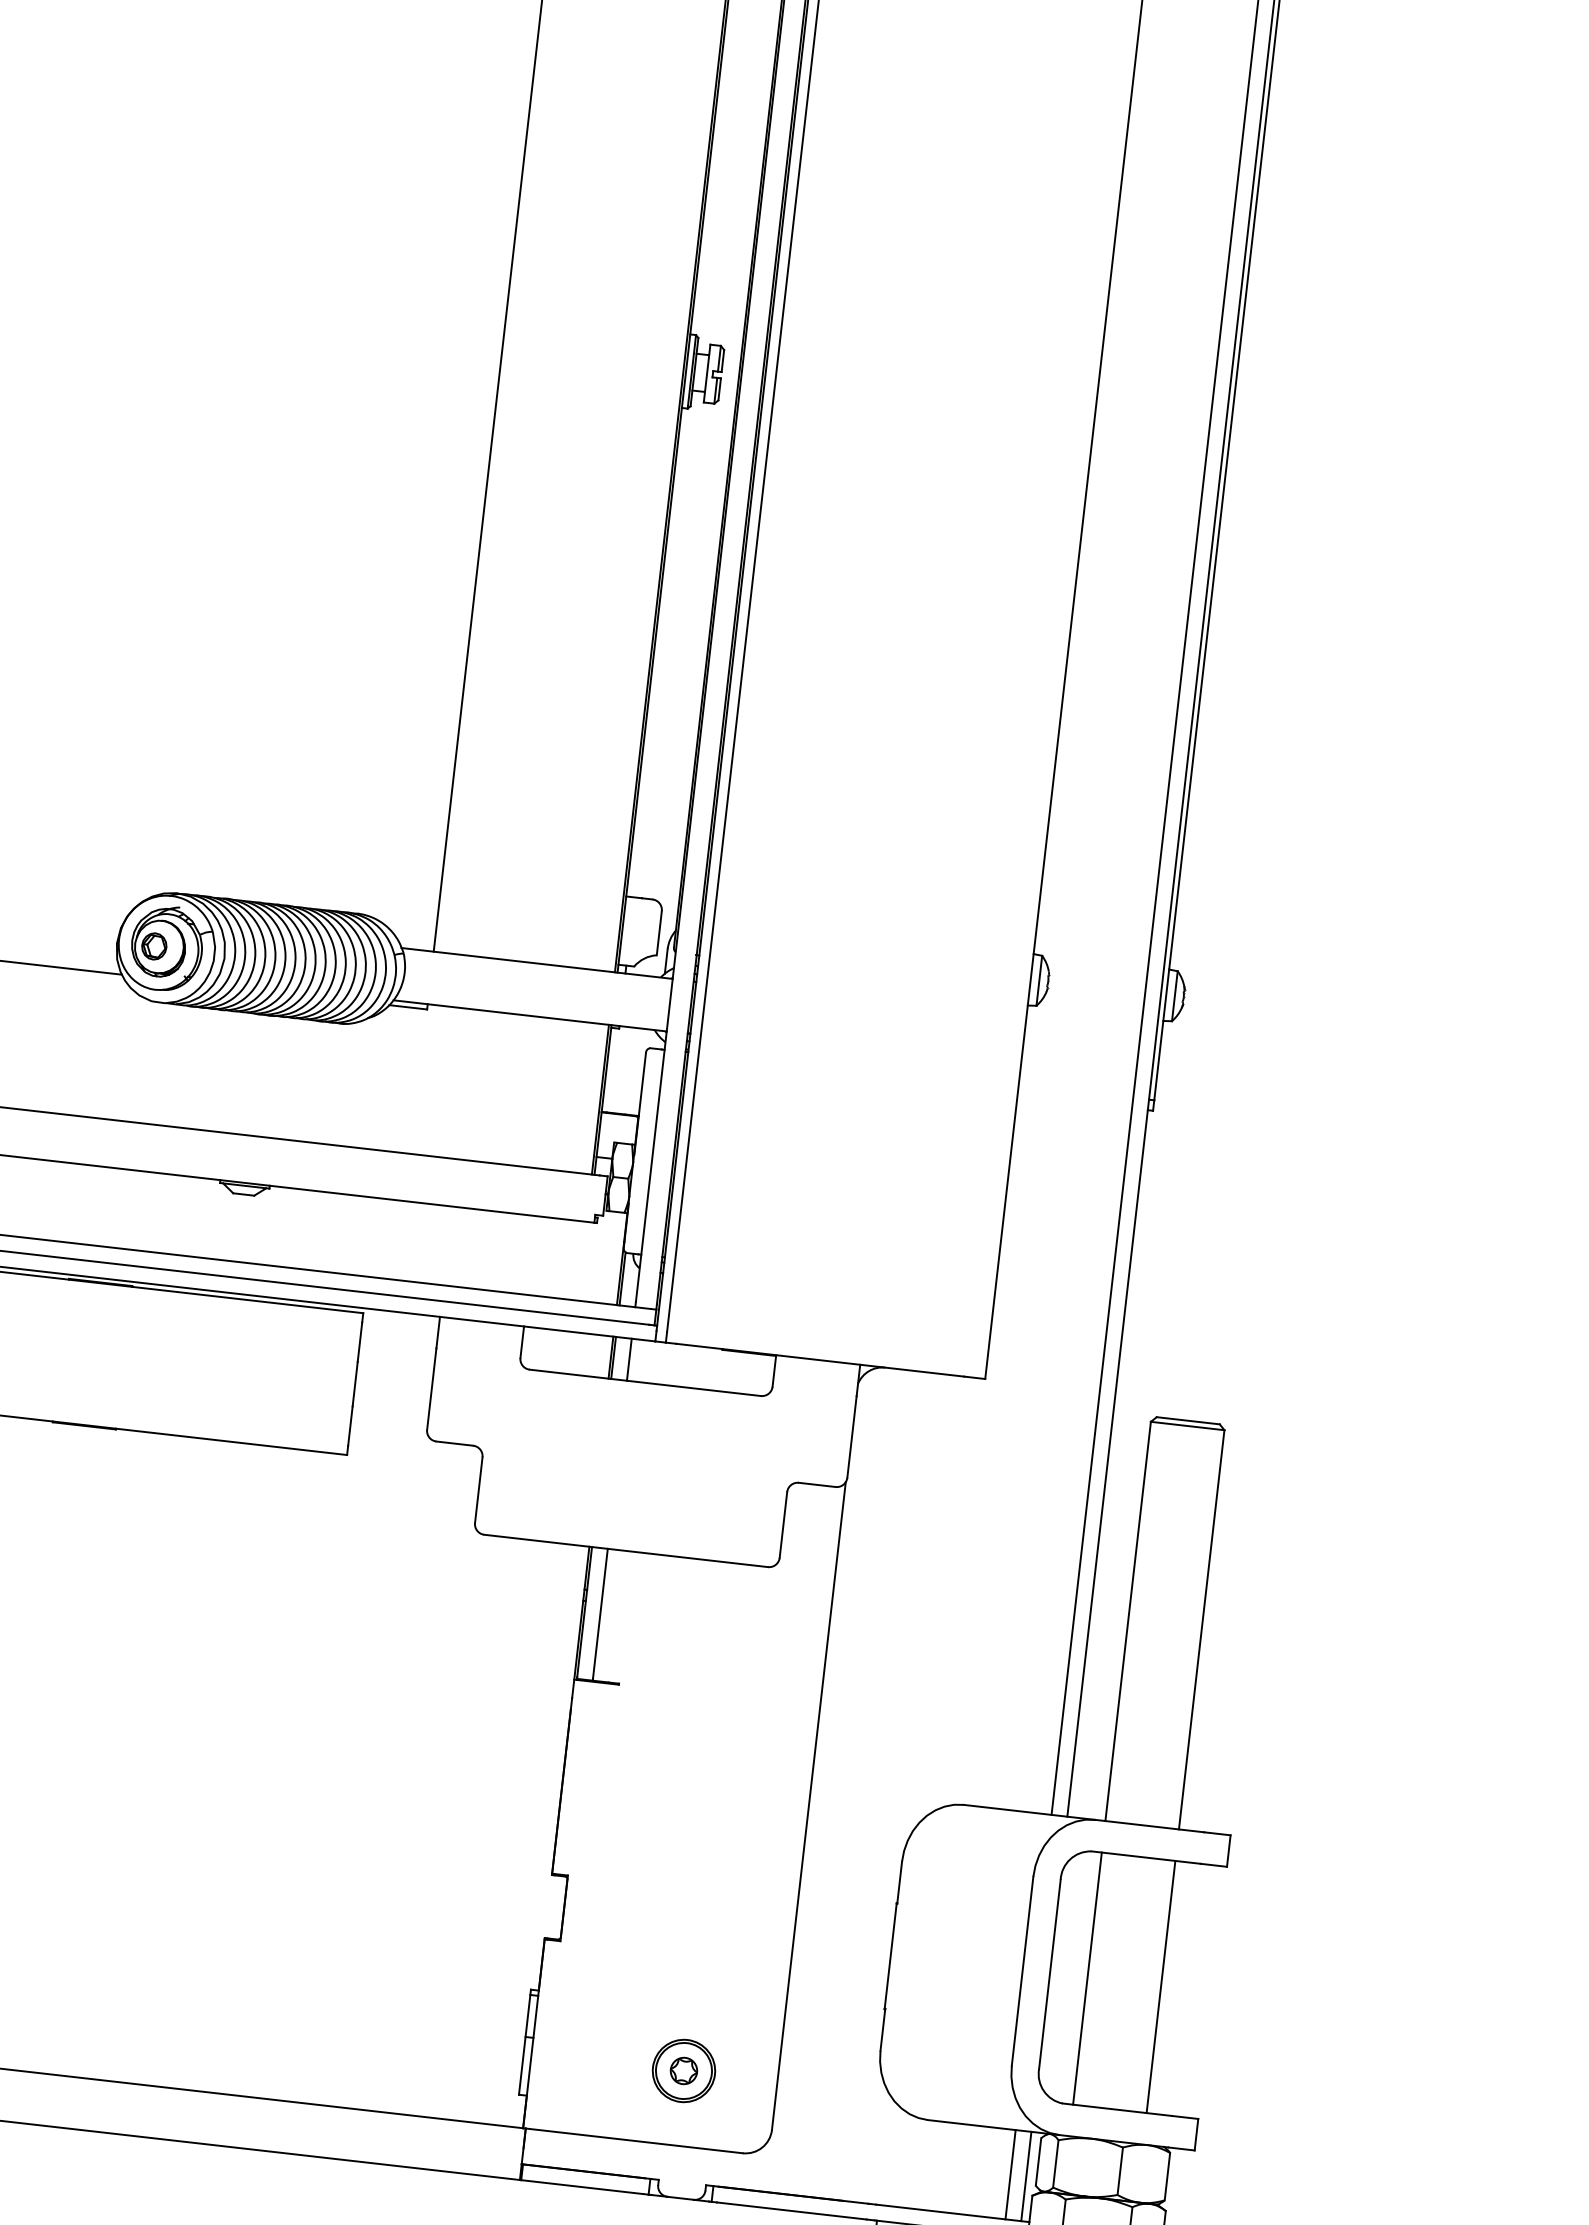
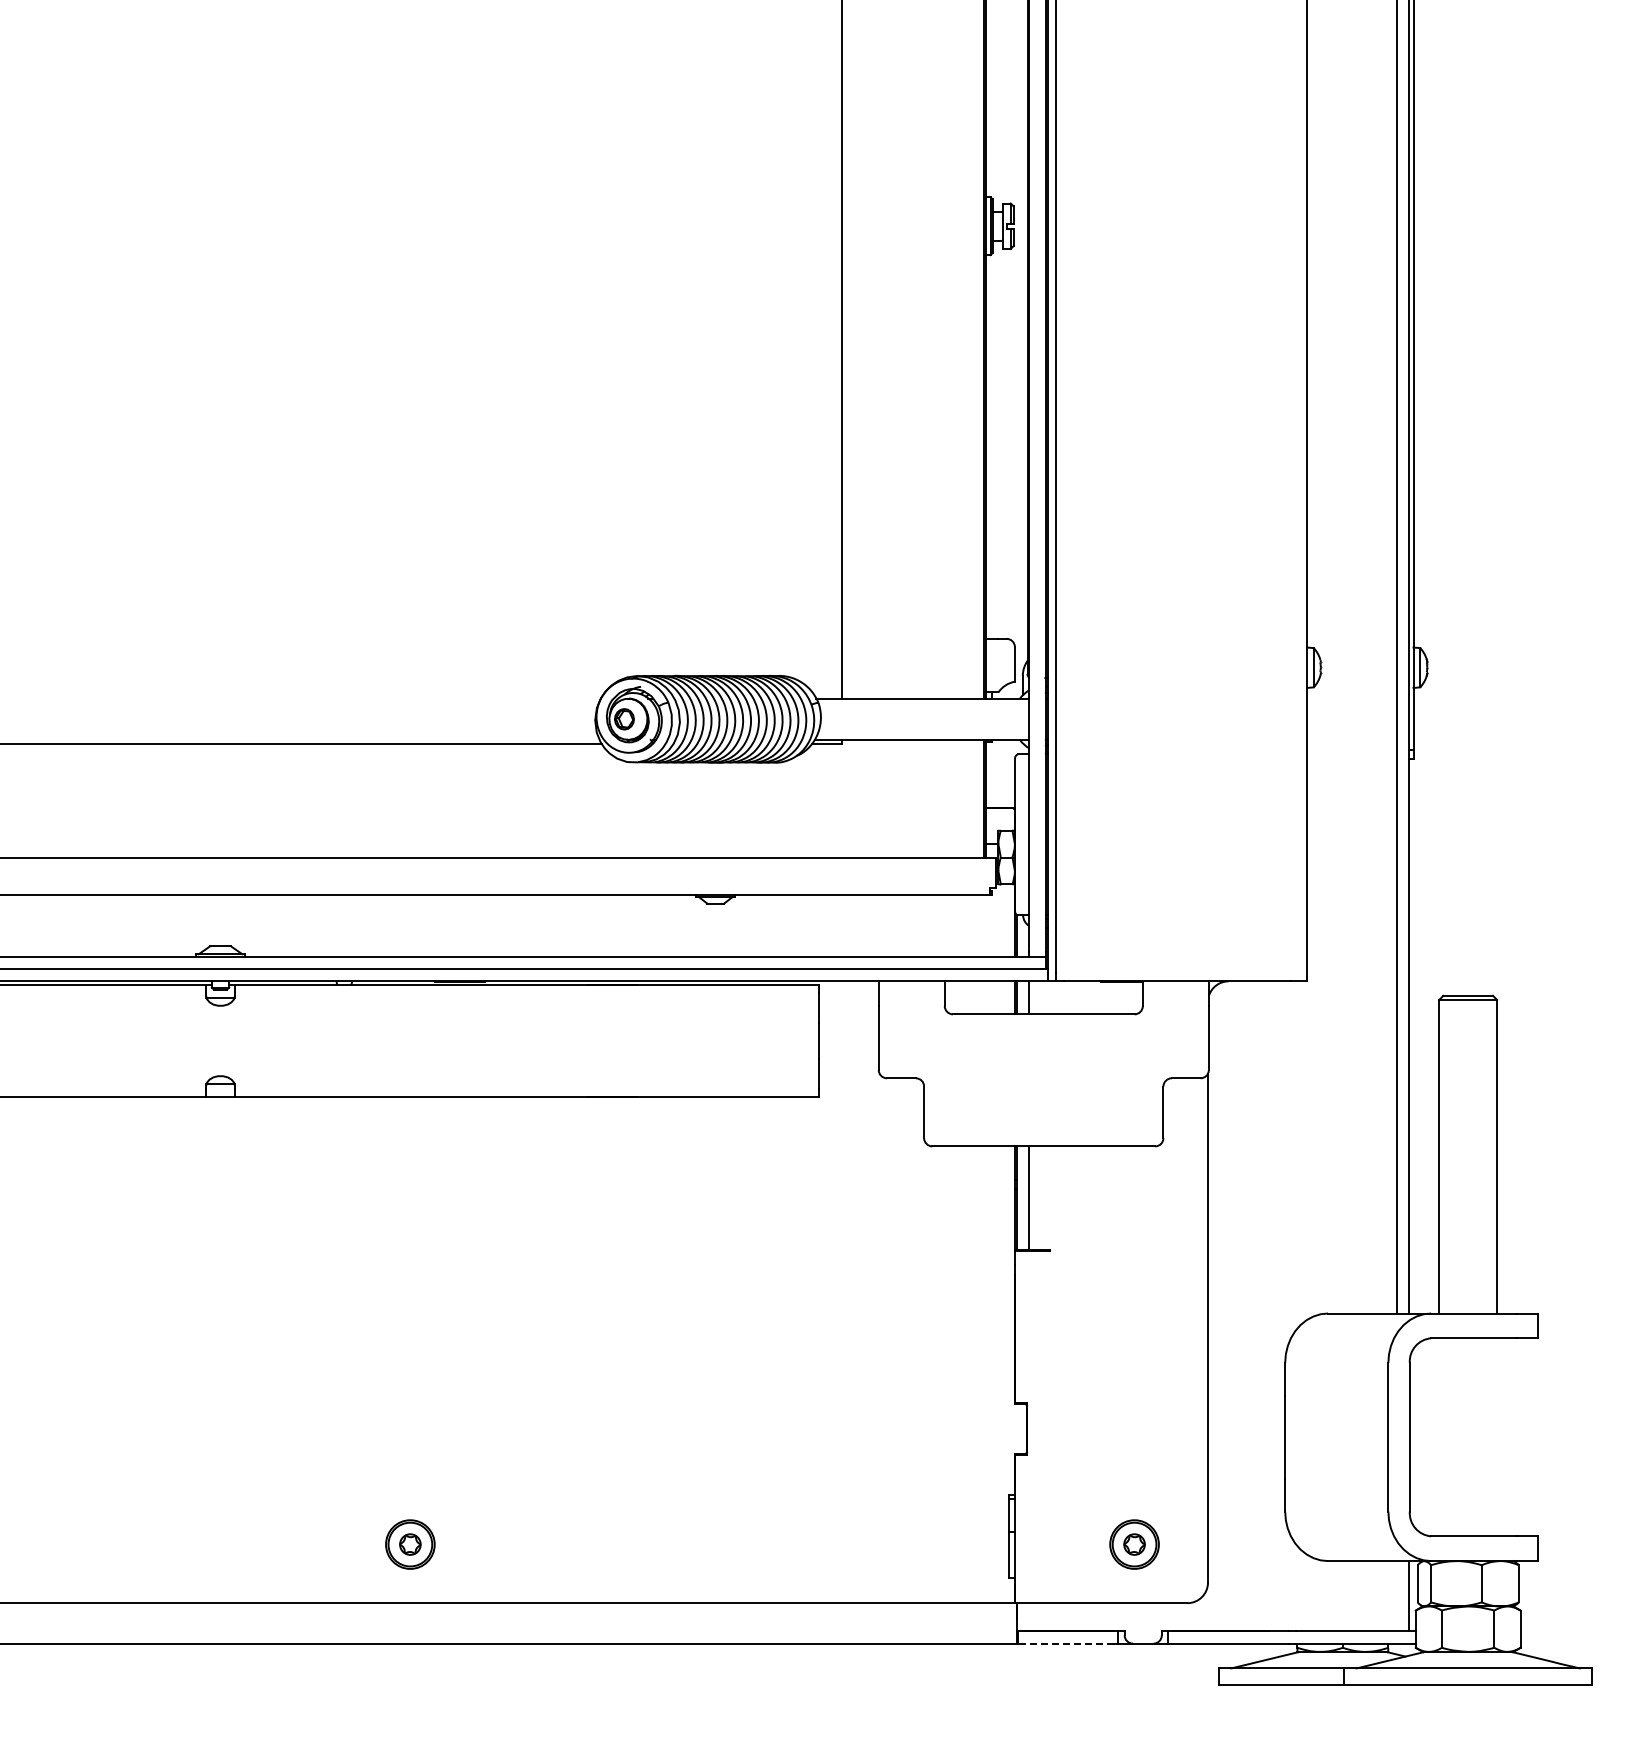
line: (1087, 1978) -> (1439, 1437), removed
line: (1161, 1987) -> (1497, 1437), removed
line: (1011, 2175) -> (1397, 1596), removed
line: (581, 2186) -> (1065, 1643), solid -> dashed

